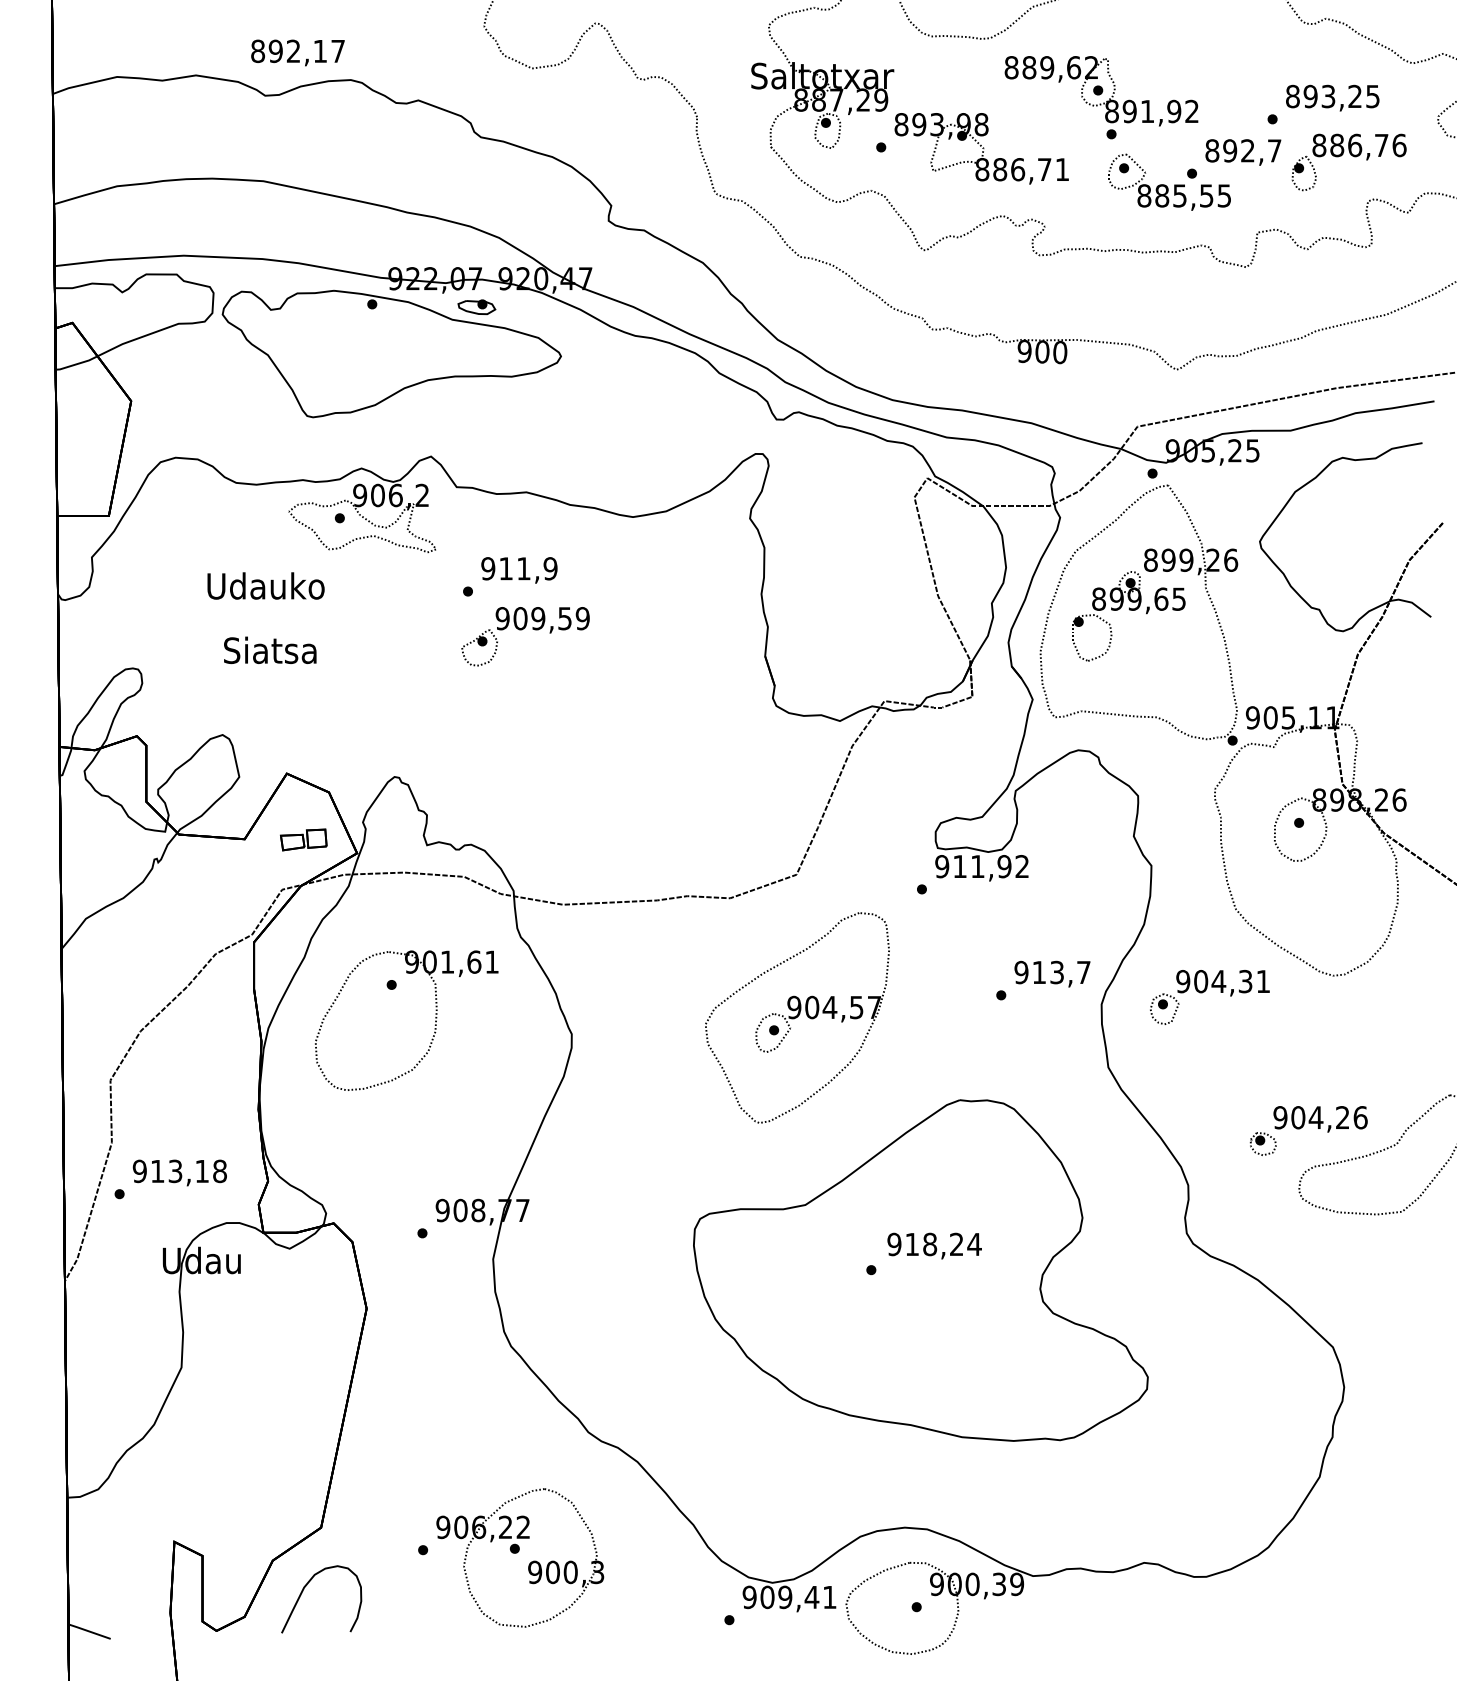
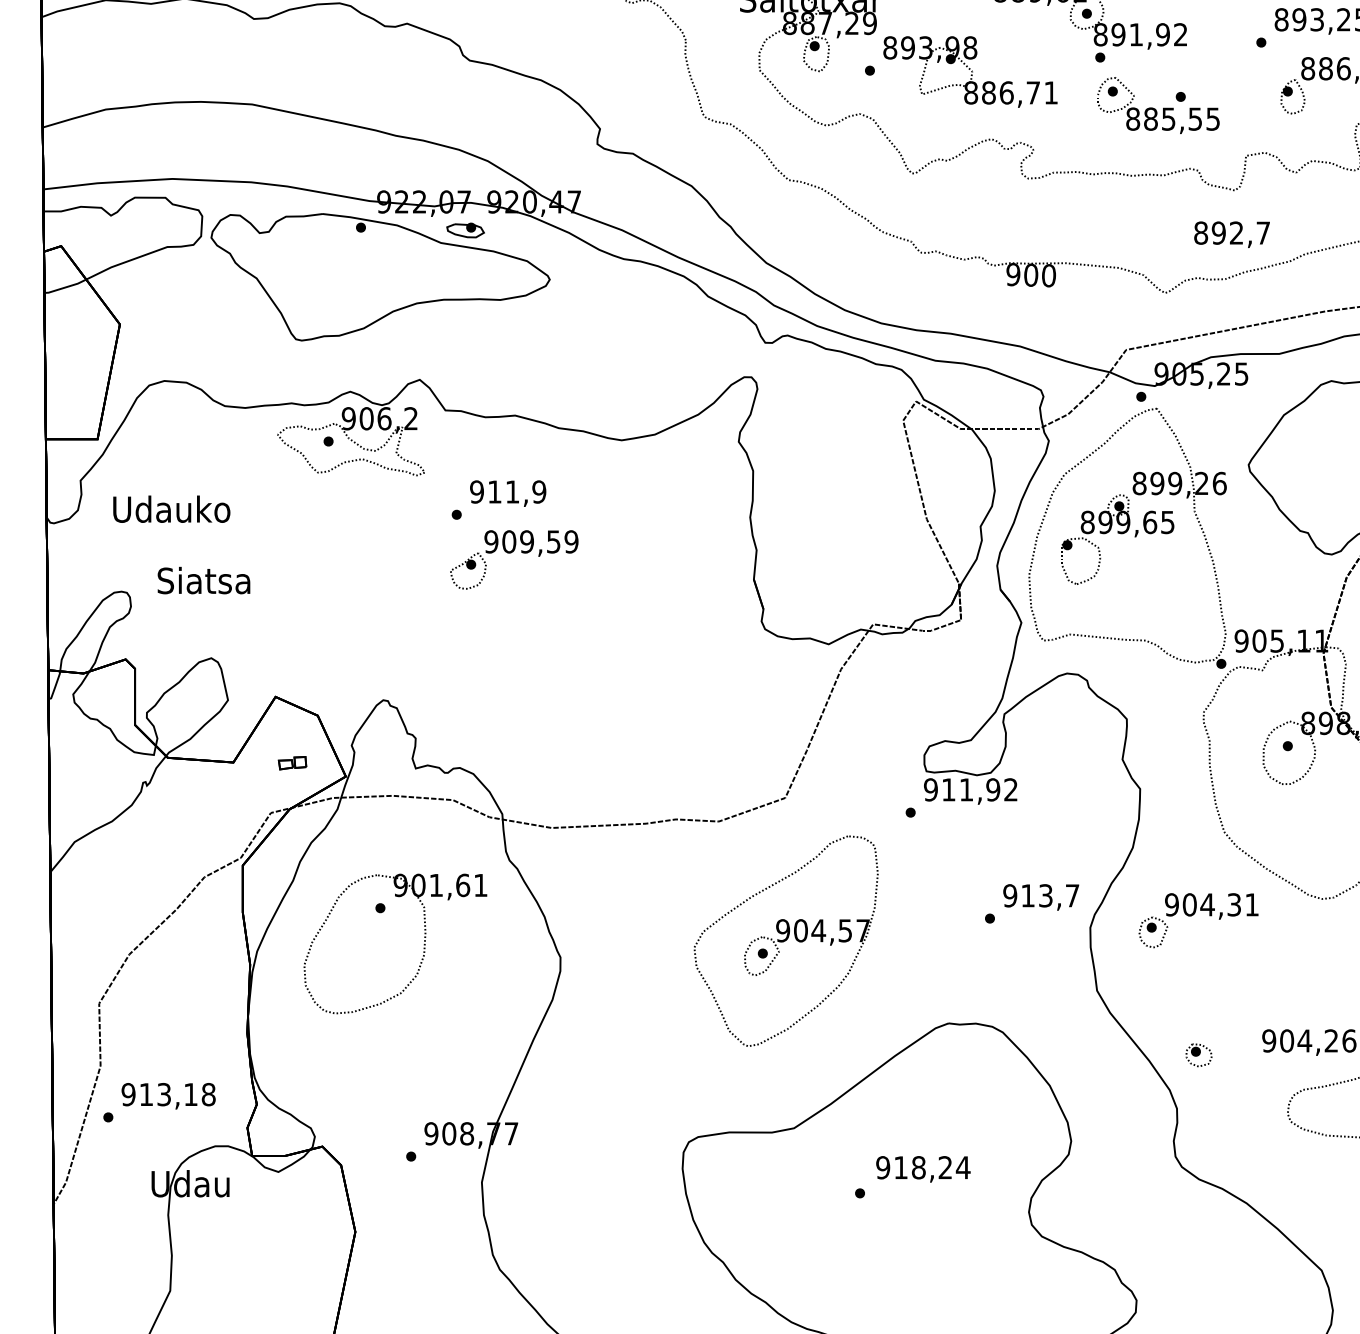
text: (1243, 152) -> (1232, 234), moved
text: (265, 585) -> (171, 508), moved
text: (270, 649) -> (204, 579), moved
part: (303, 839) -> (292, 762), size x0.6
part: (1262, 1143) -> (1198, 1054), moved

